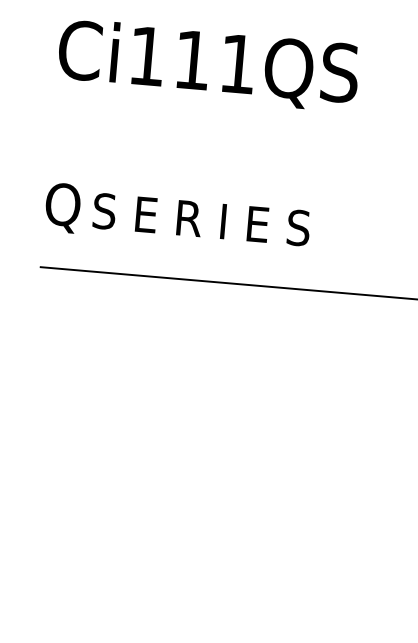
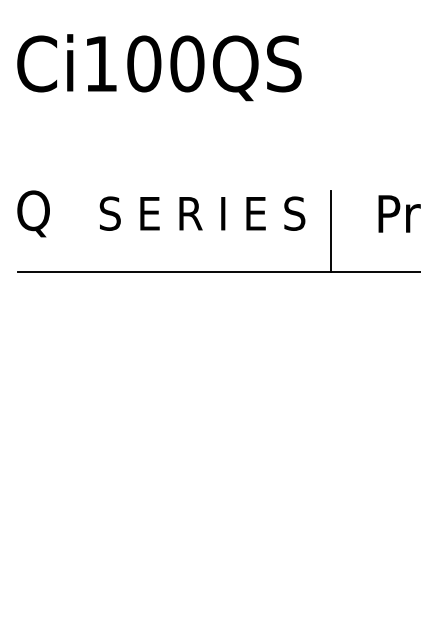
text: (215, 61) -> (165, 63), Ci111QS -> Ci100QS
text: (201, 219) -> (202, 213), moved
line: (374, 253) -> (331, 231), added

